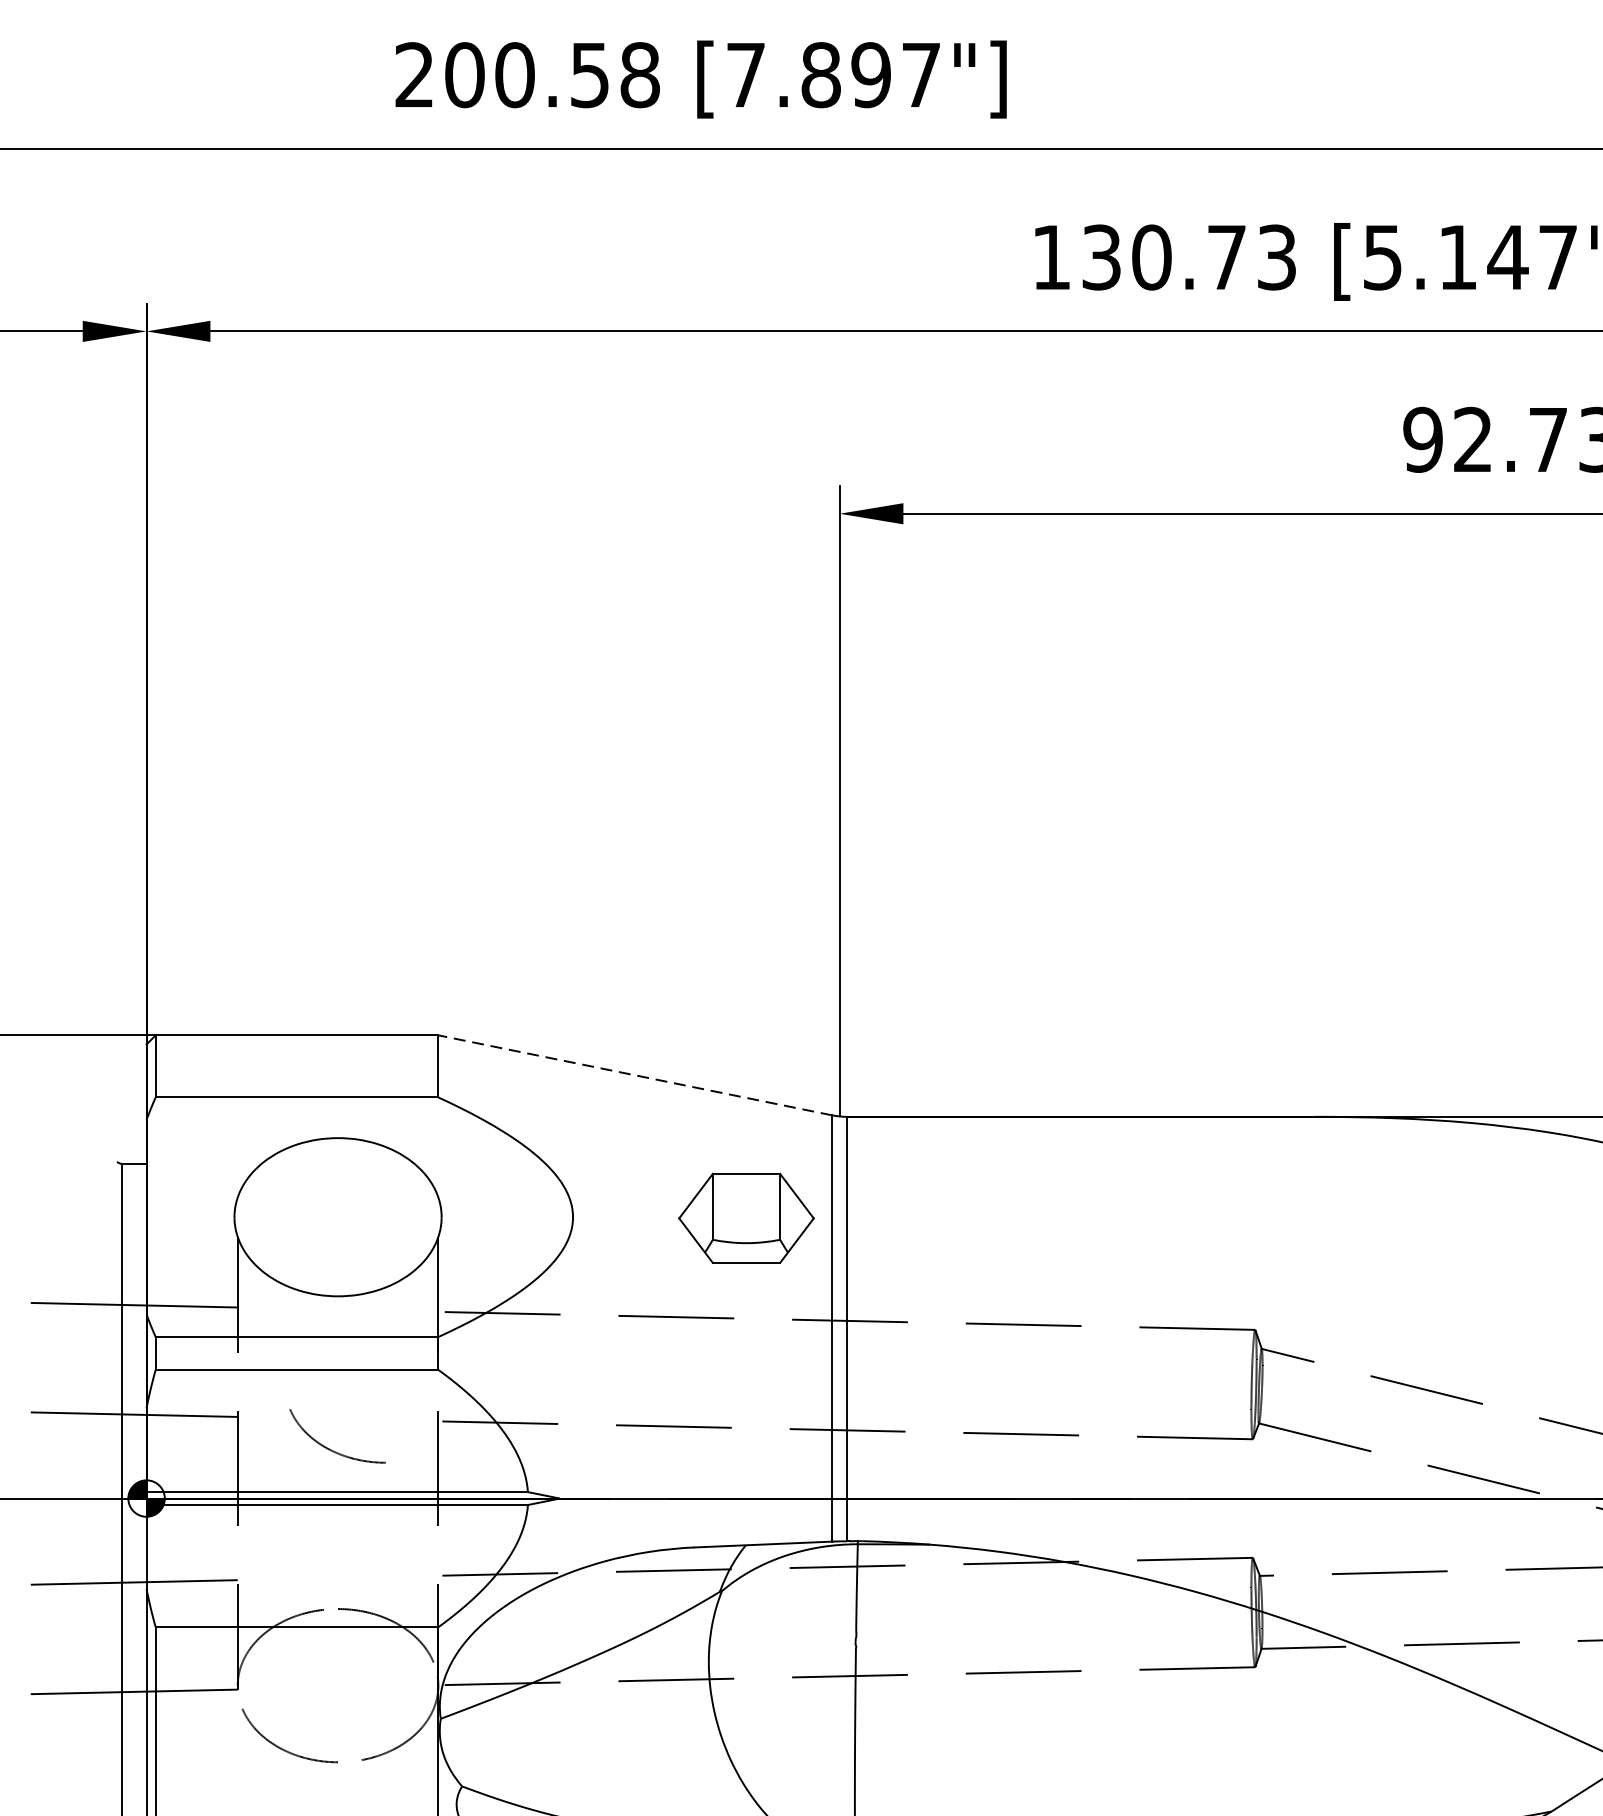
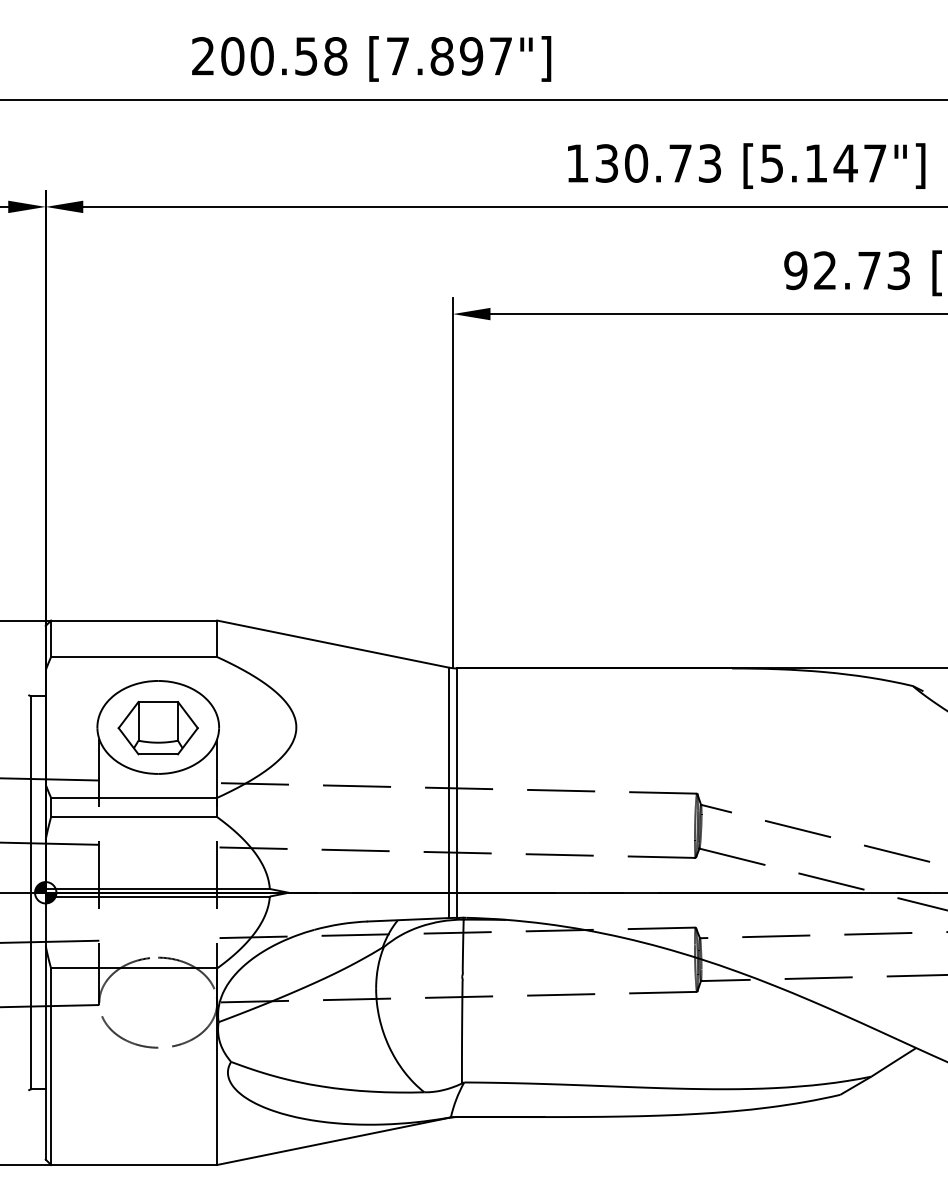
line: (634, 1074) -> (332, 643), dashed -> solid
part: (745, 1217) -> (157, 727), moved
curve: (331, 1448) -> (154, 863), removed

